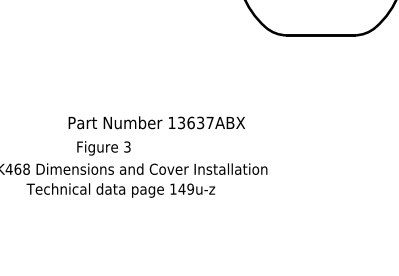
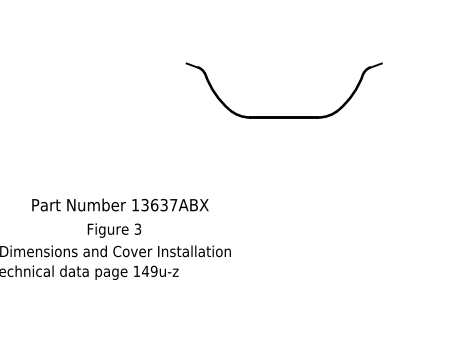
text: (103, 148) -> (114, 230), moved

